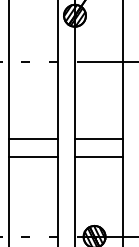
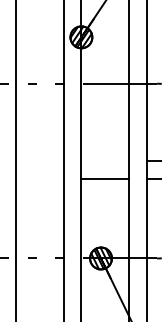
line: (33, 139) -> (39, 161), removed
line: (99, 139) -> (105, 161), removed
line: (33, 156) -> (39, 178), removed

